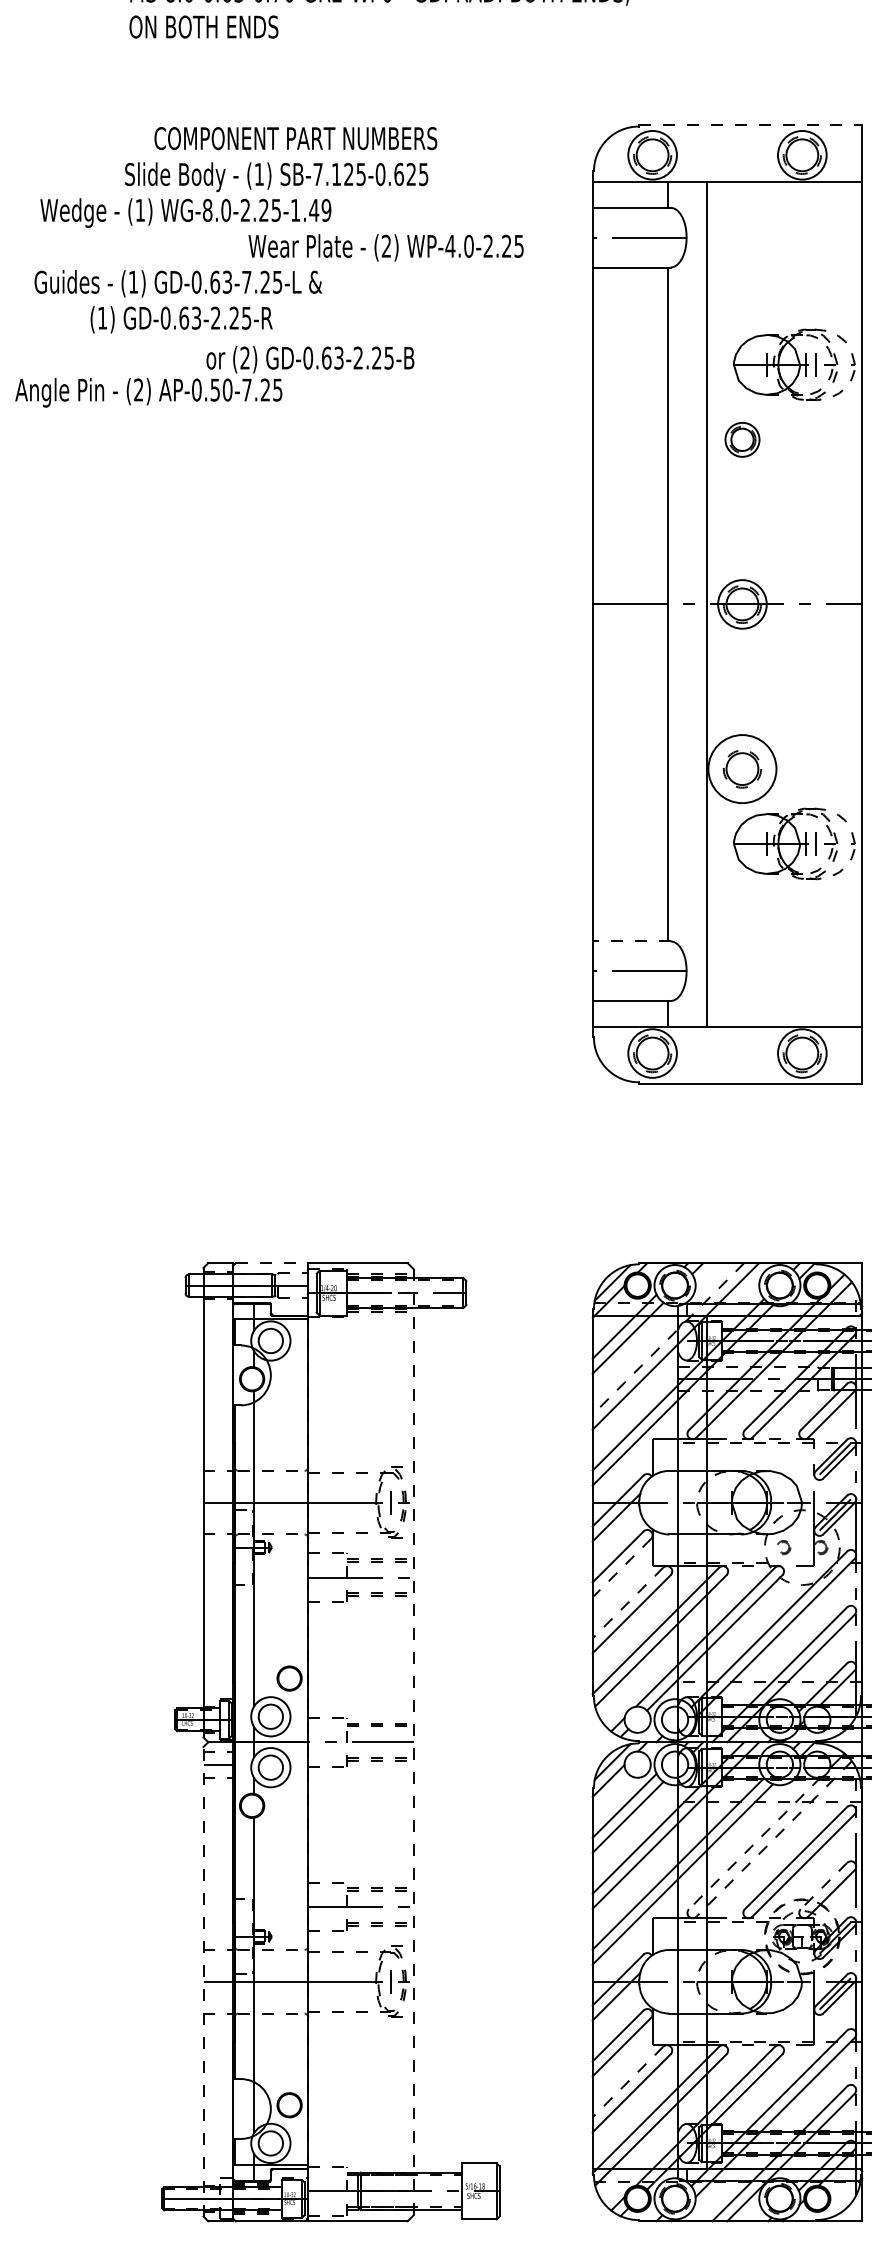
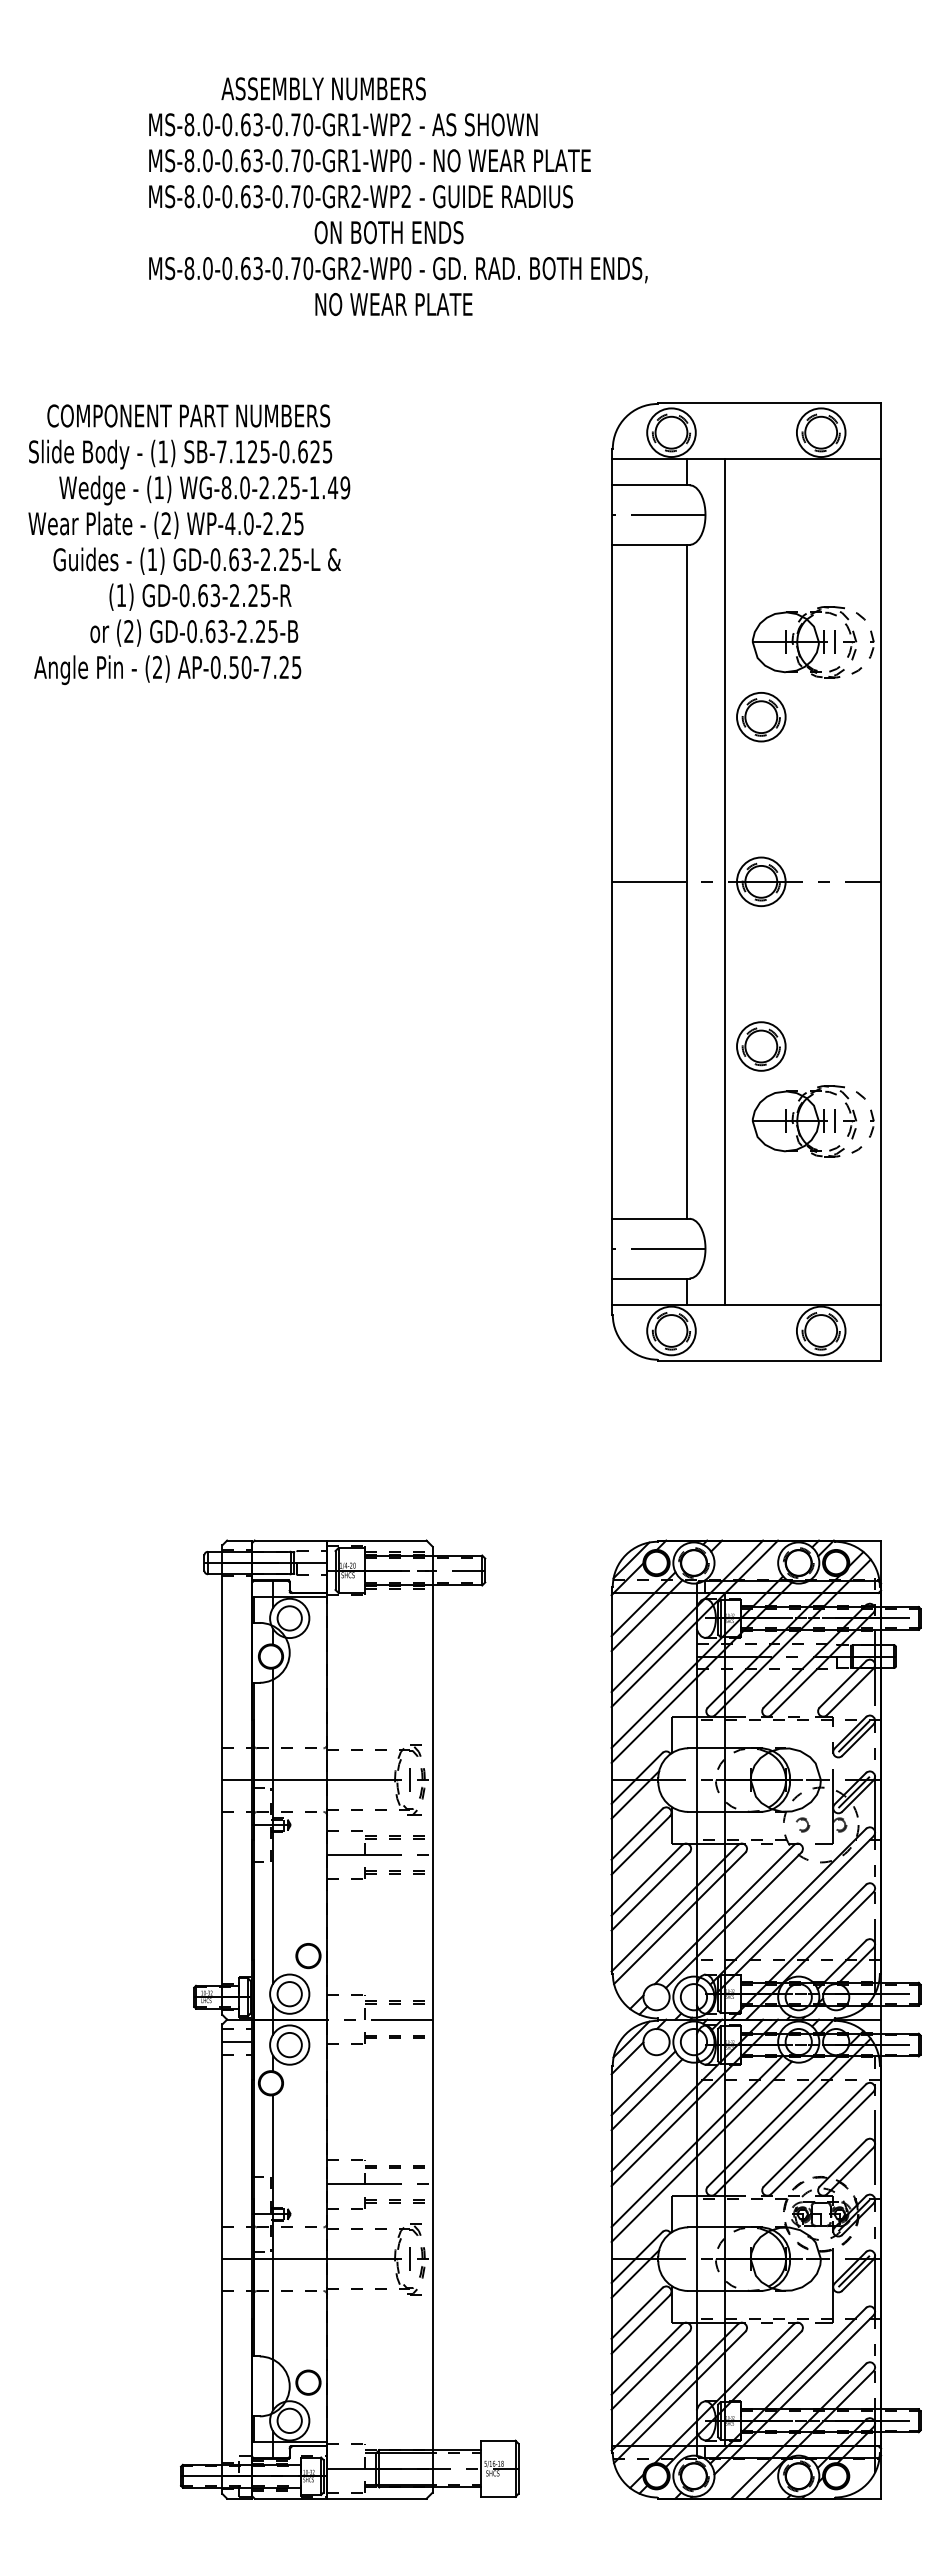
text: (291, 27) -> (310, 304), ON BOTH ENDS -> NO WEAR PLATE
line: (750, 125) -> (769, 402), dashed -> solid
text: (295, 138) -> (188, 415), moved
text: (276, 177) -> (180, 454), moved
text: (385, 247) -> (165, 524), moved
text: (246, 282) -> (265, 559), GD-0.63-7.25-L -> GD-0.63-2.25-L
text: (310, 359) -> (194, 632), moved
part: (742, 440) -> (761, 717), size x1.43
circle: (742, 769) -> (761, 1046), size x0.71
line: (631, 941) -> (650, 1218), dashed -> solid
line: (272, 1263) -> (291, 1540), dashed -> solid
line: (668, 1339) -> (687, 1616), dashed -> solid
line: (621, 1568) -> (640, 1845), dashed -> solid
line: (627, 1603) -> (646, 1880), dashed -> solid
line: (413, 1742) -> (432, 2019), dashed -> solid
line: (774, 1839) -> (793, 2116), dashed -> solid
line: (754, 1844) -> (773, 2121), dashed -> solid
line: (823, 1886) -> (842, 2163), dashed -> solid
line: (203, 1982) -> (222, 2259), dashed -> solid
line: (627, 2082) -> (646, 2359), dashed -> solid

